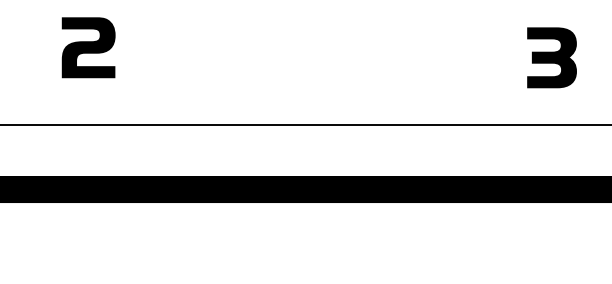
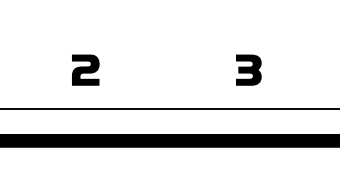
part: (88, 46) -> (85, 69), moved
part: (551, 56) -> (248, 69), moved

